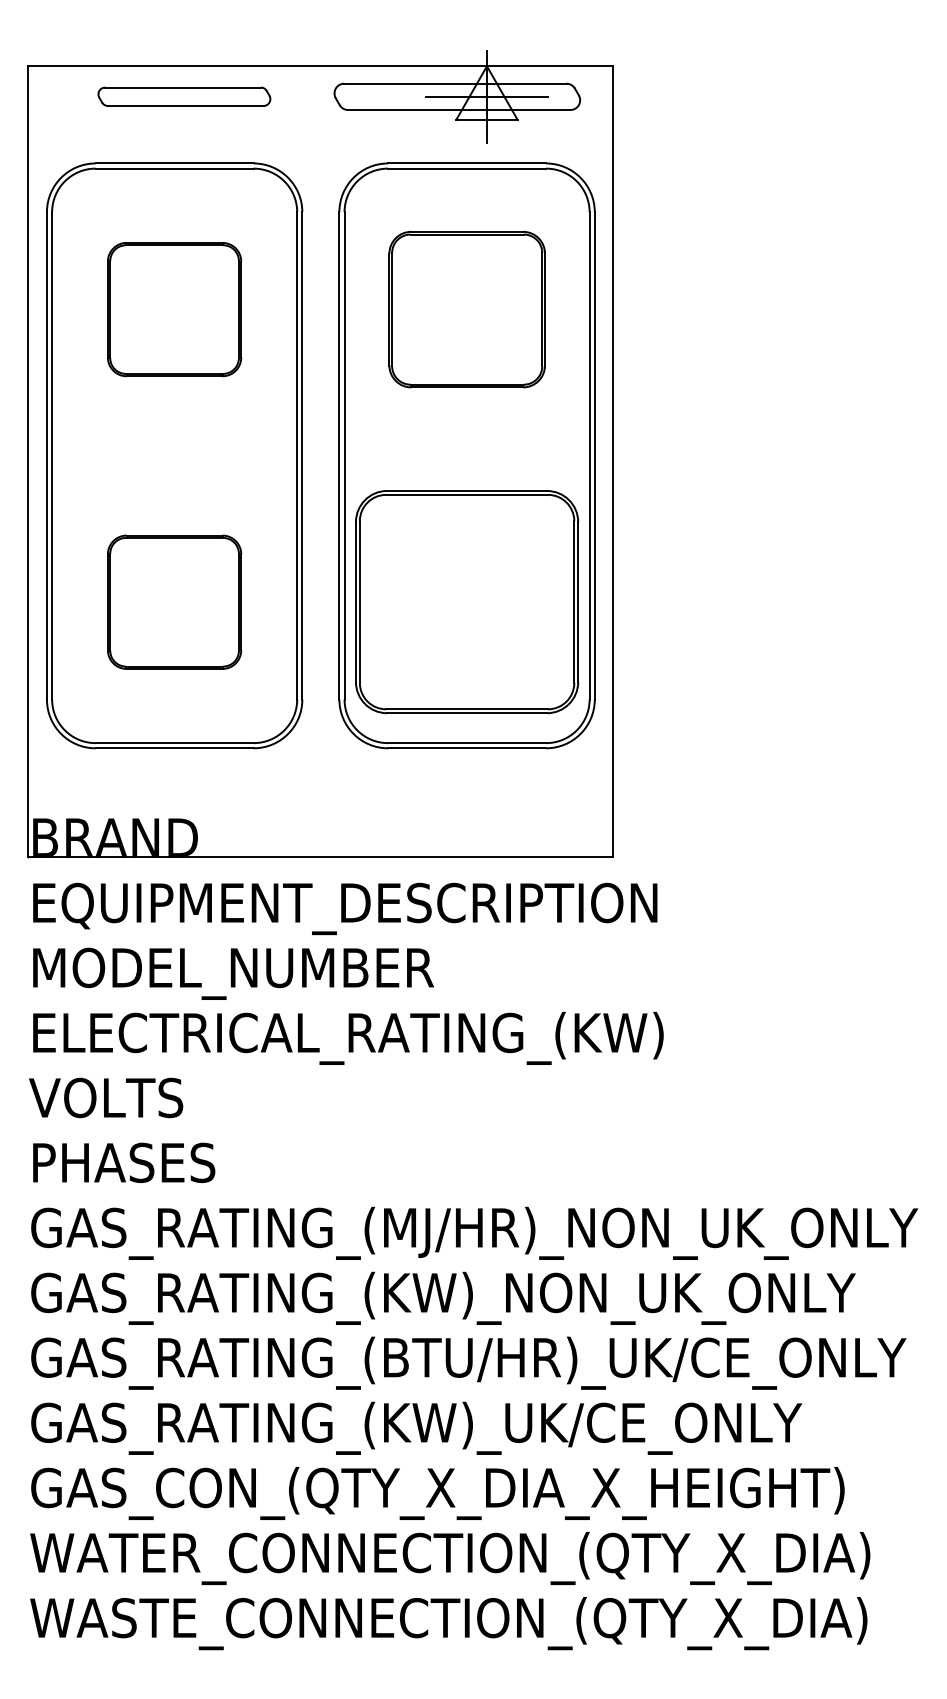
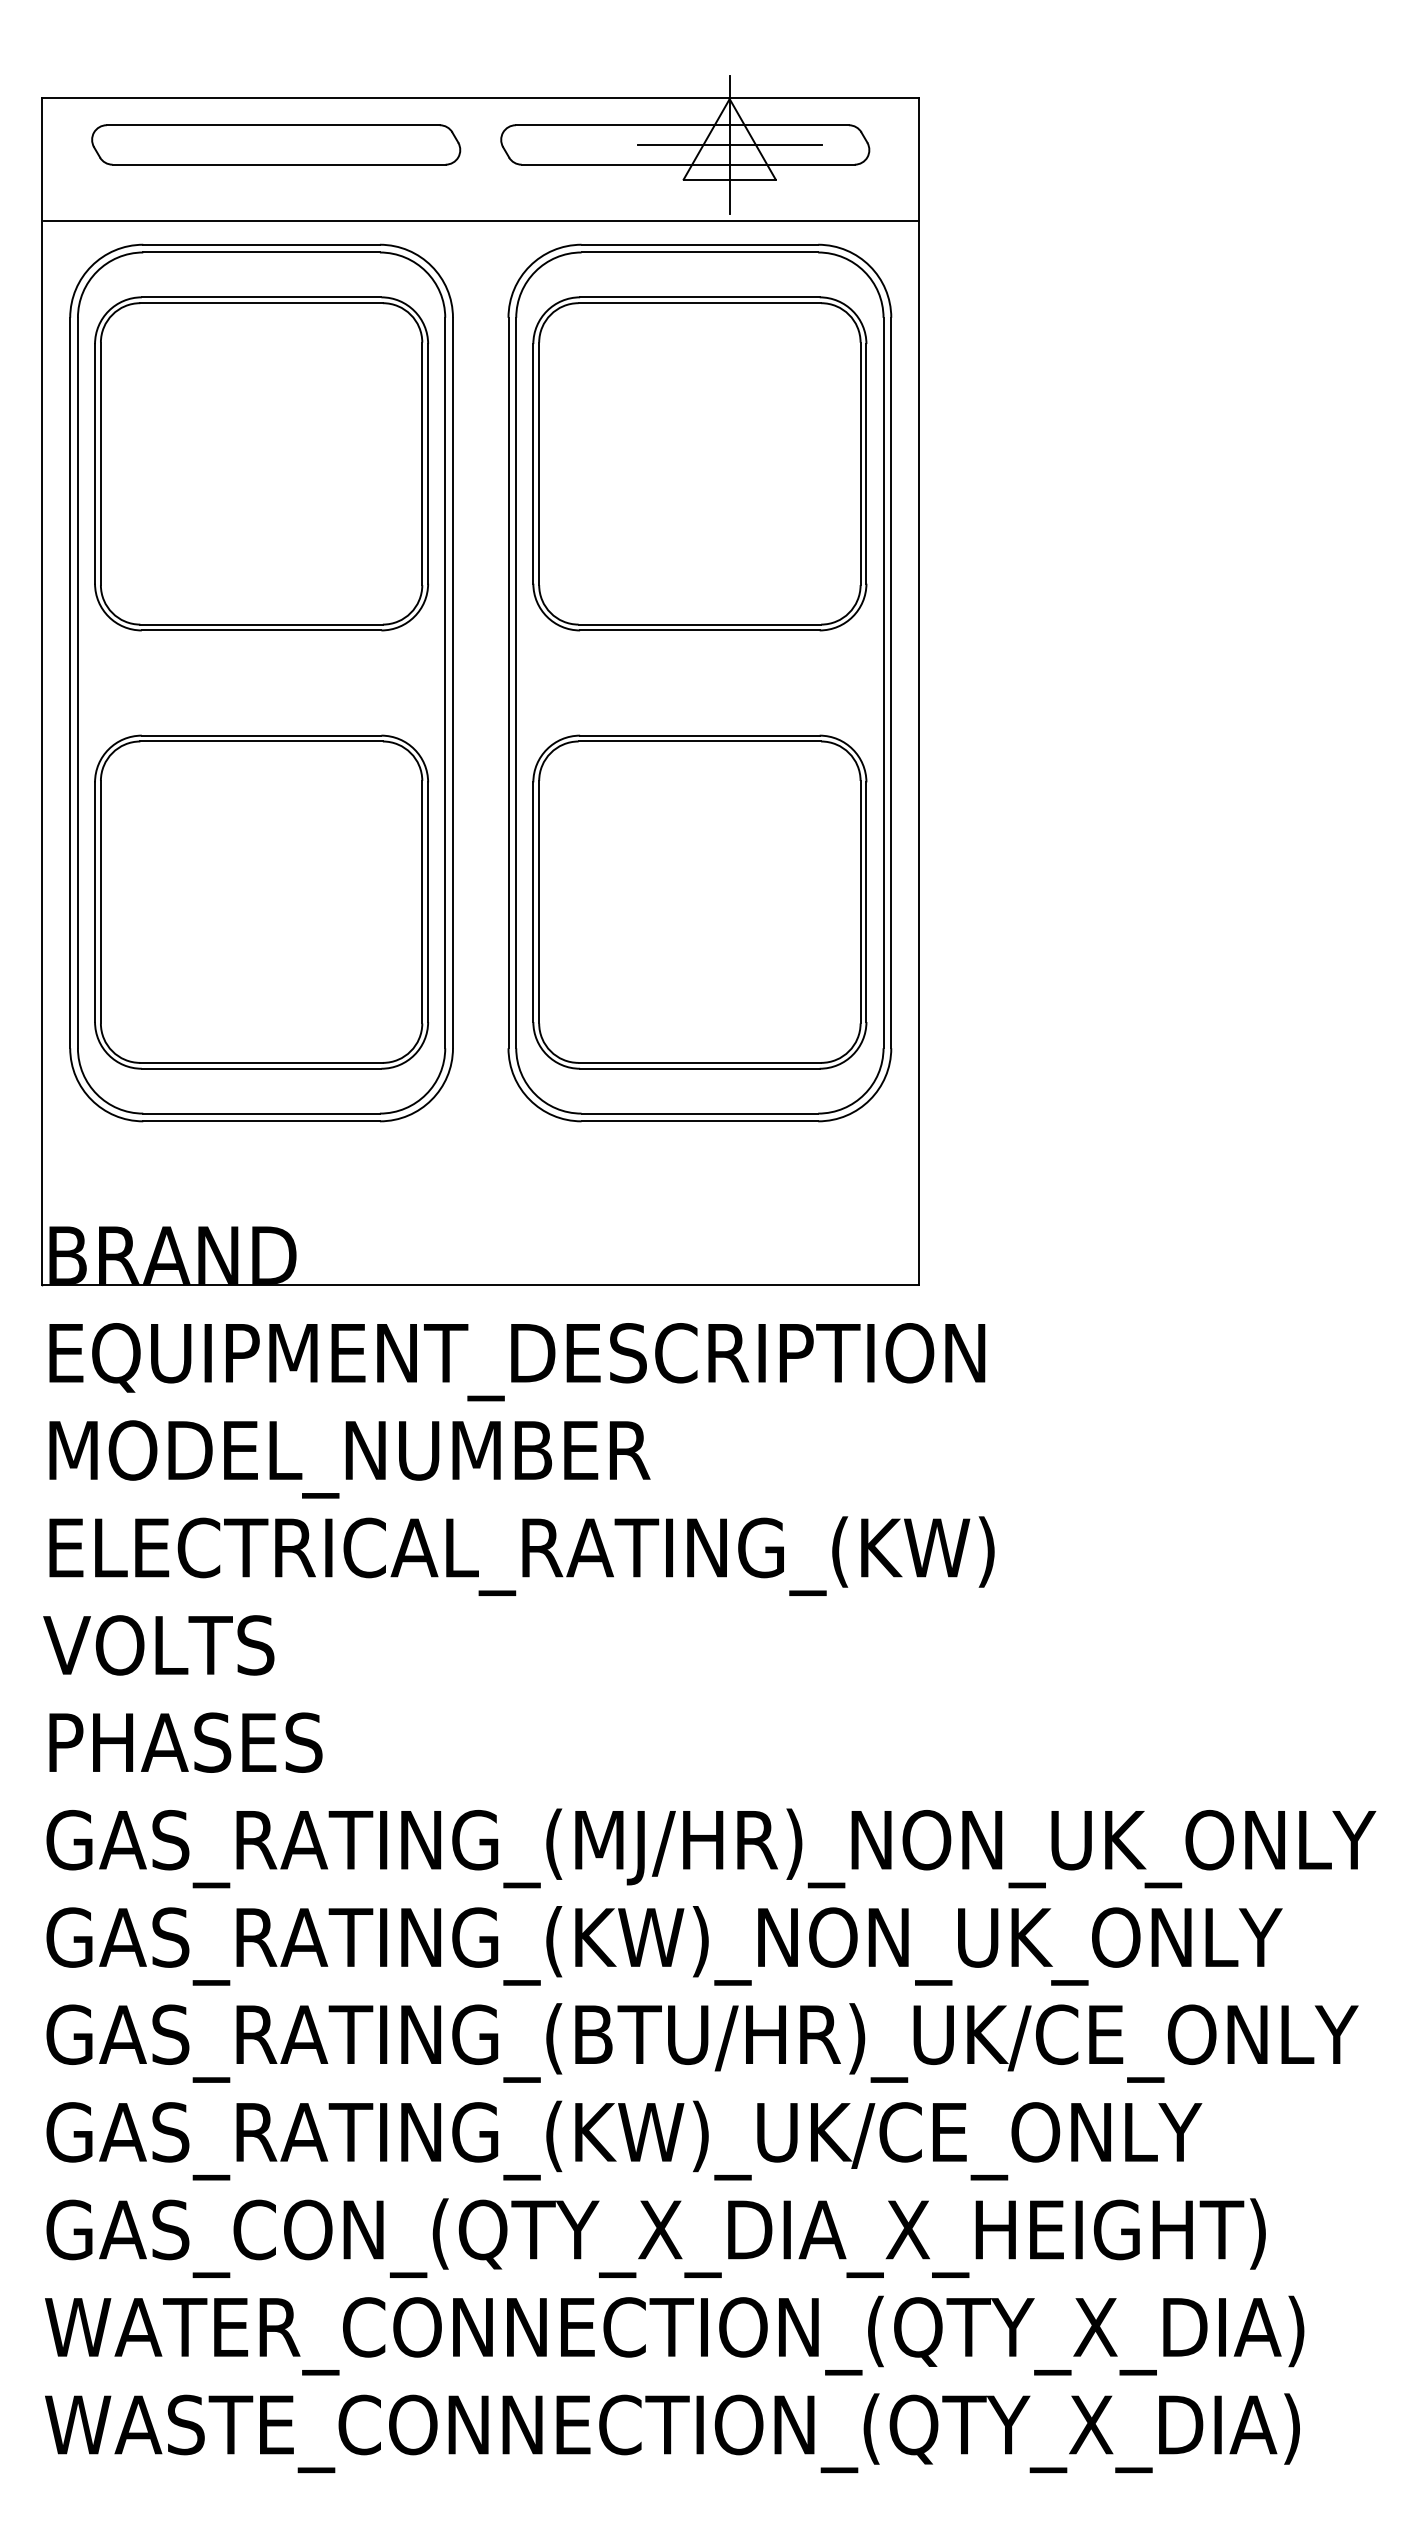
part: (184, 96) -> (276, 144), size x1.43
line: (321, 147) -> (481, 220), added
part: (174, 309) -> (261, 463), size x1.67
part: (467, 309) -> (700, 463), size x1.43
part: (174, 602) -> (261, 902), size x1.67

